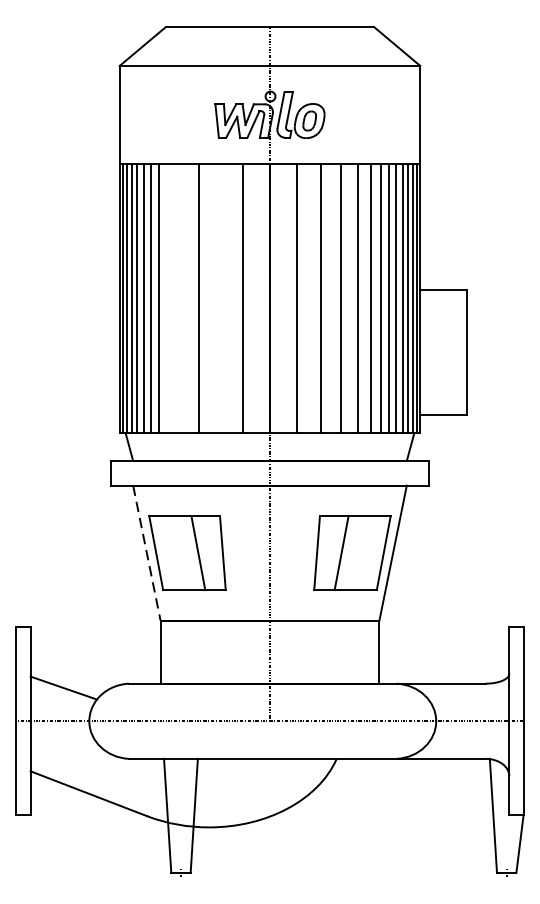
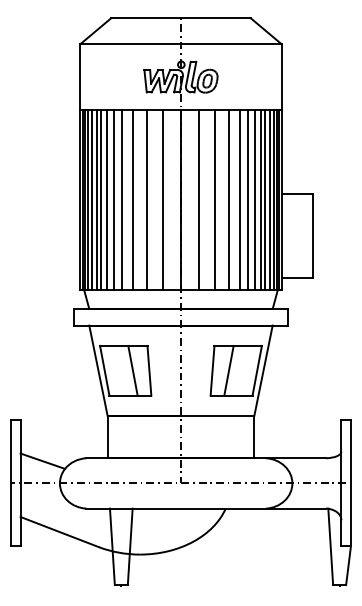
line: (169, 297) -> (113, 199), added
line: (182, 297) -> (122, 199), added
line: (220, 299) -> (147, 200), added
line: (146, 554) -> (98, 371), dashed -> solid

